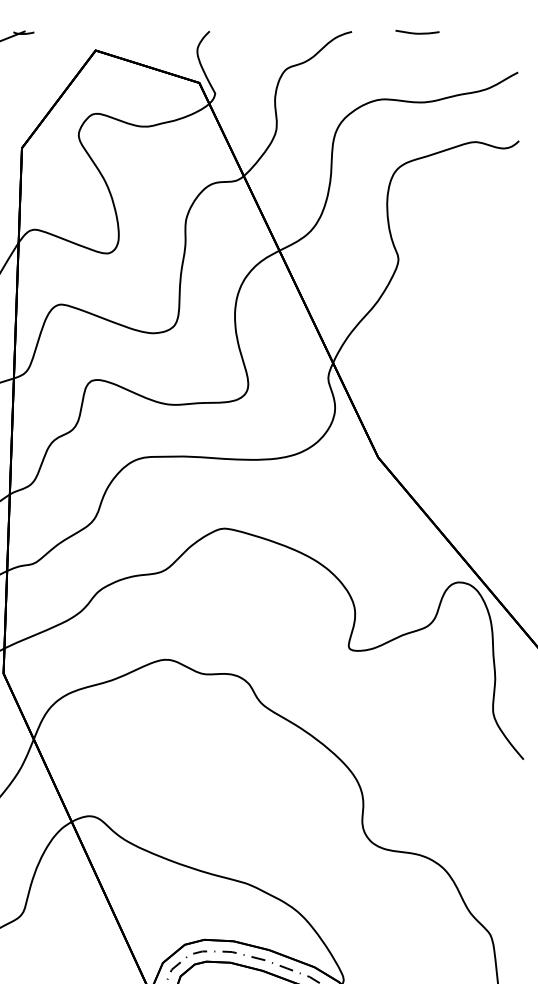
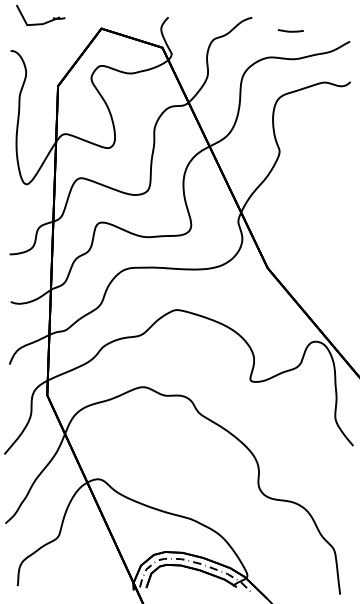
line: (416, 31) -> (290, 30), moved

